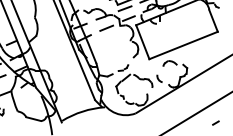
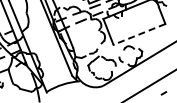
line: (183, 45) -> (139, 34), solid -> dashed

